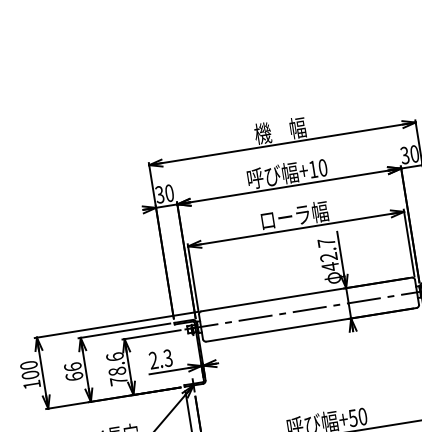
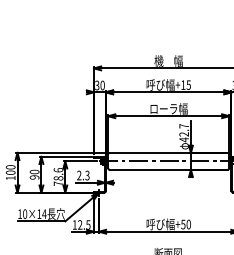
text: (322, 166) -> (188, 84), +10 -> +15
text: (73, 371) -> (34, 174), 66 -> 90

